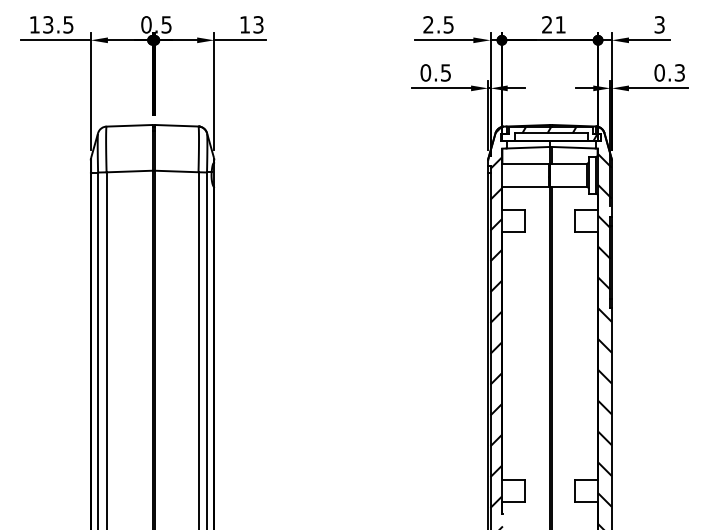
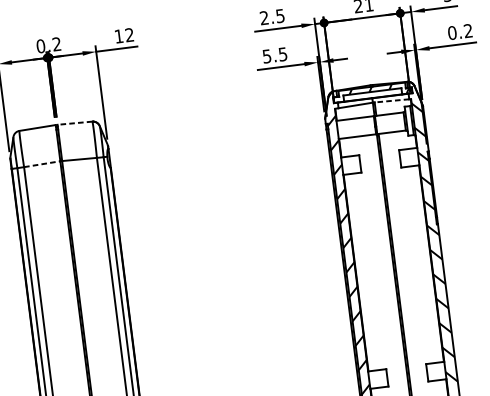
text: (166, 24) -> (56, 44), 0.5 -> 0.2
text: (258, 24) -> (129, 34), 13 -> 12
text: (425, 72) -> (266, 56), 0.5 -> 5.5
text: (679, 72) -> (468, 30), 0.3 -> 0.2
line: (176, 125) -> (74, 123), solid -> dashed
line: (574, 147) -> (392, 100), solid -> dashed
line: (129, 171) -> (42, 164), solid -> dashed

